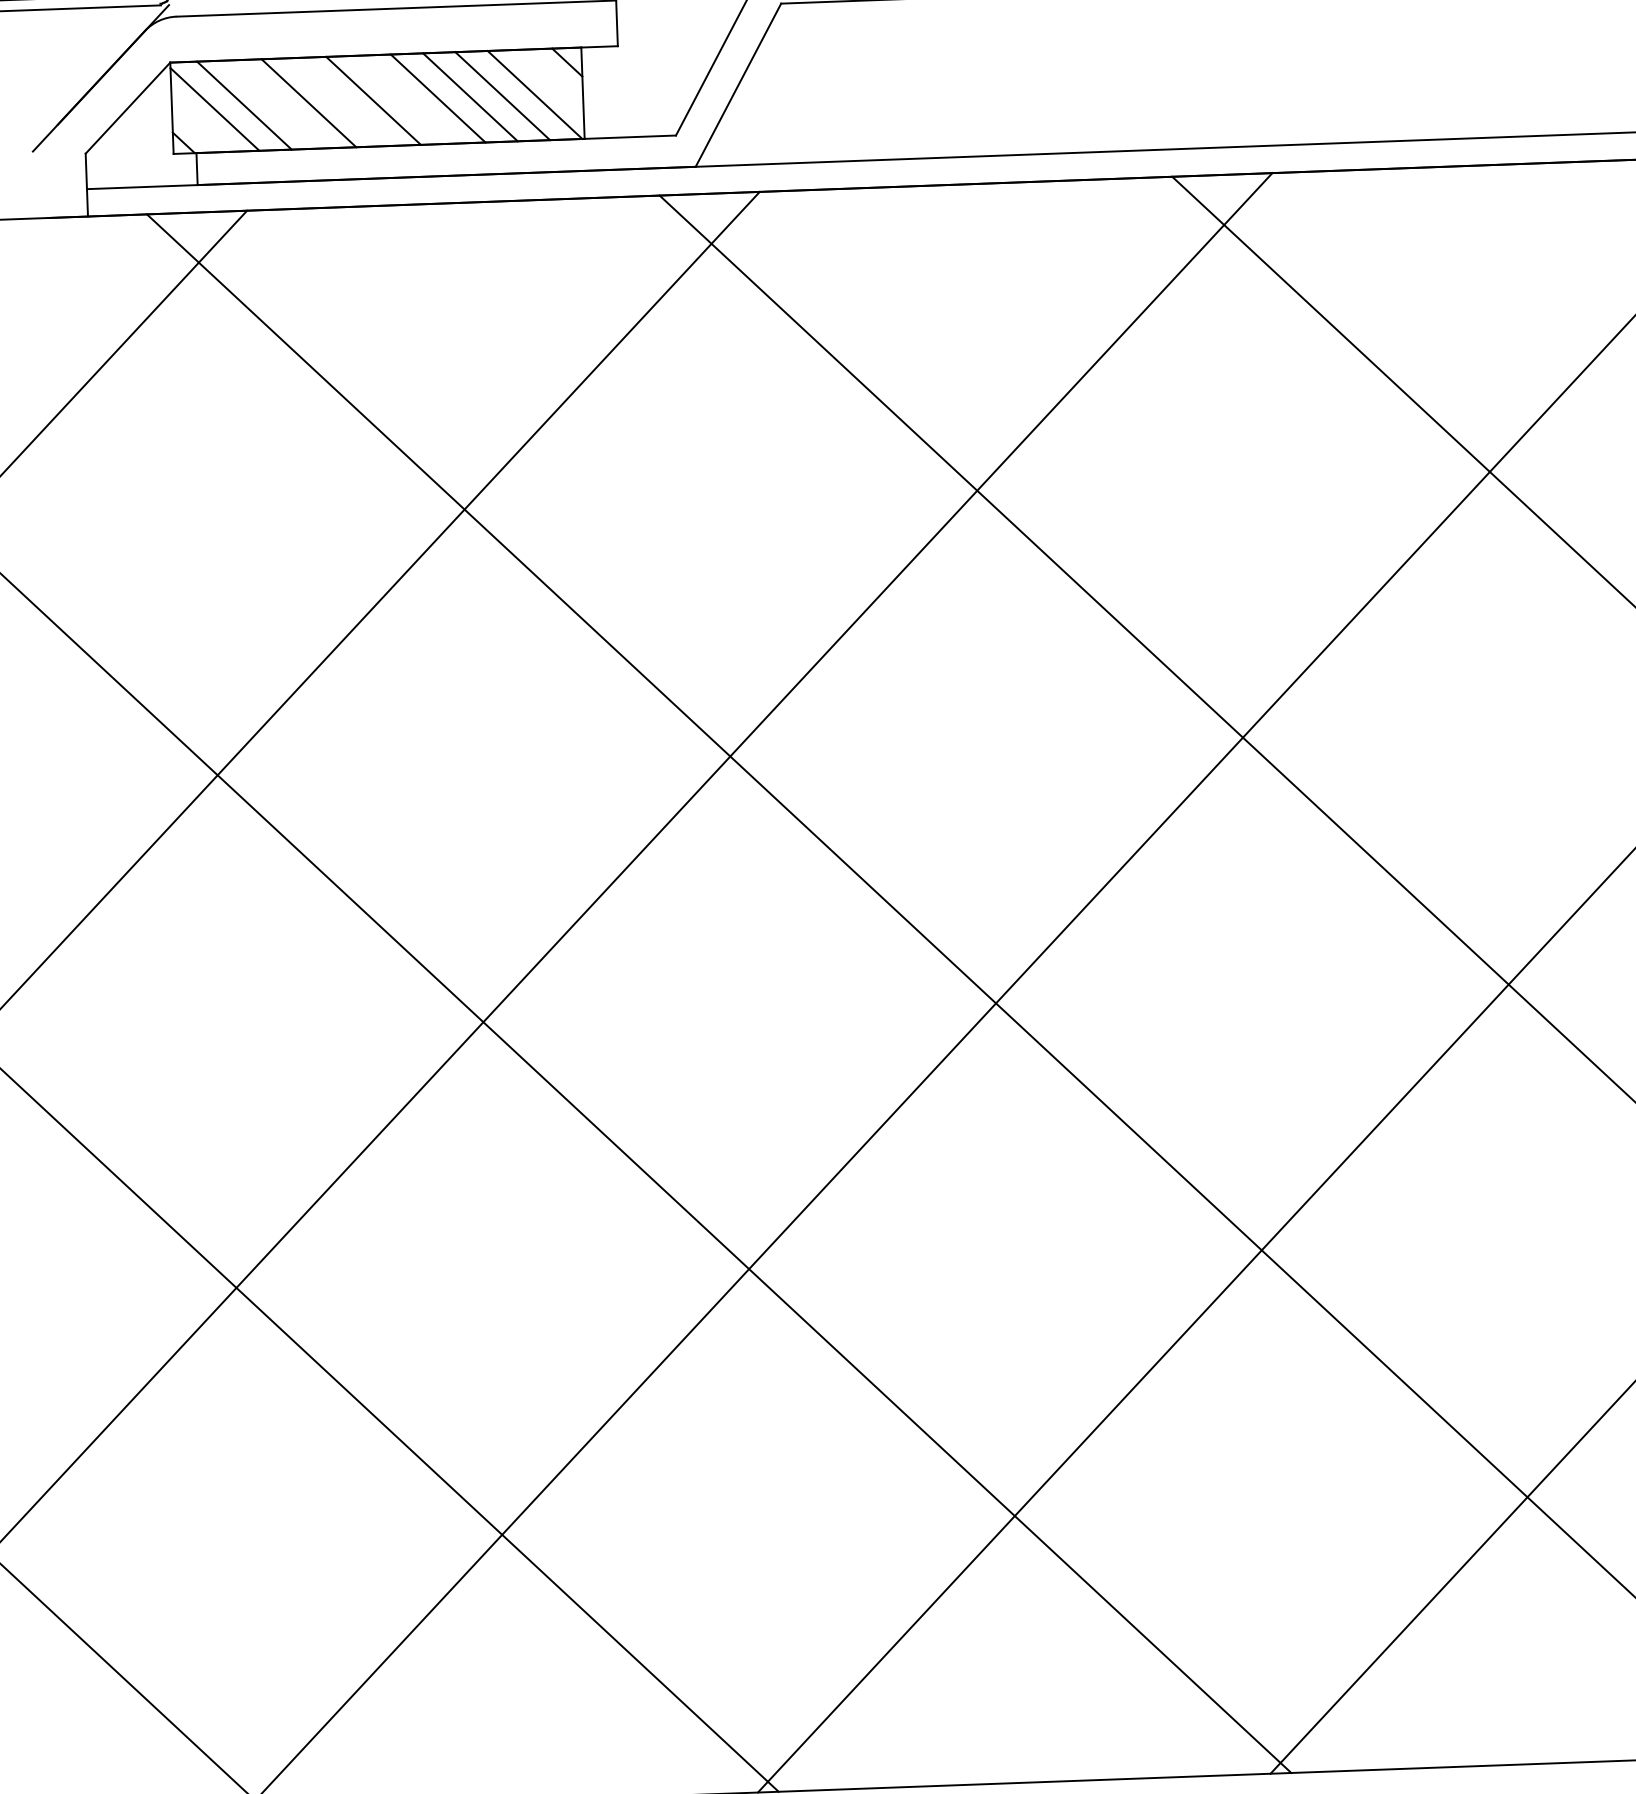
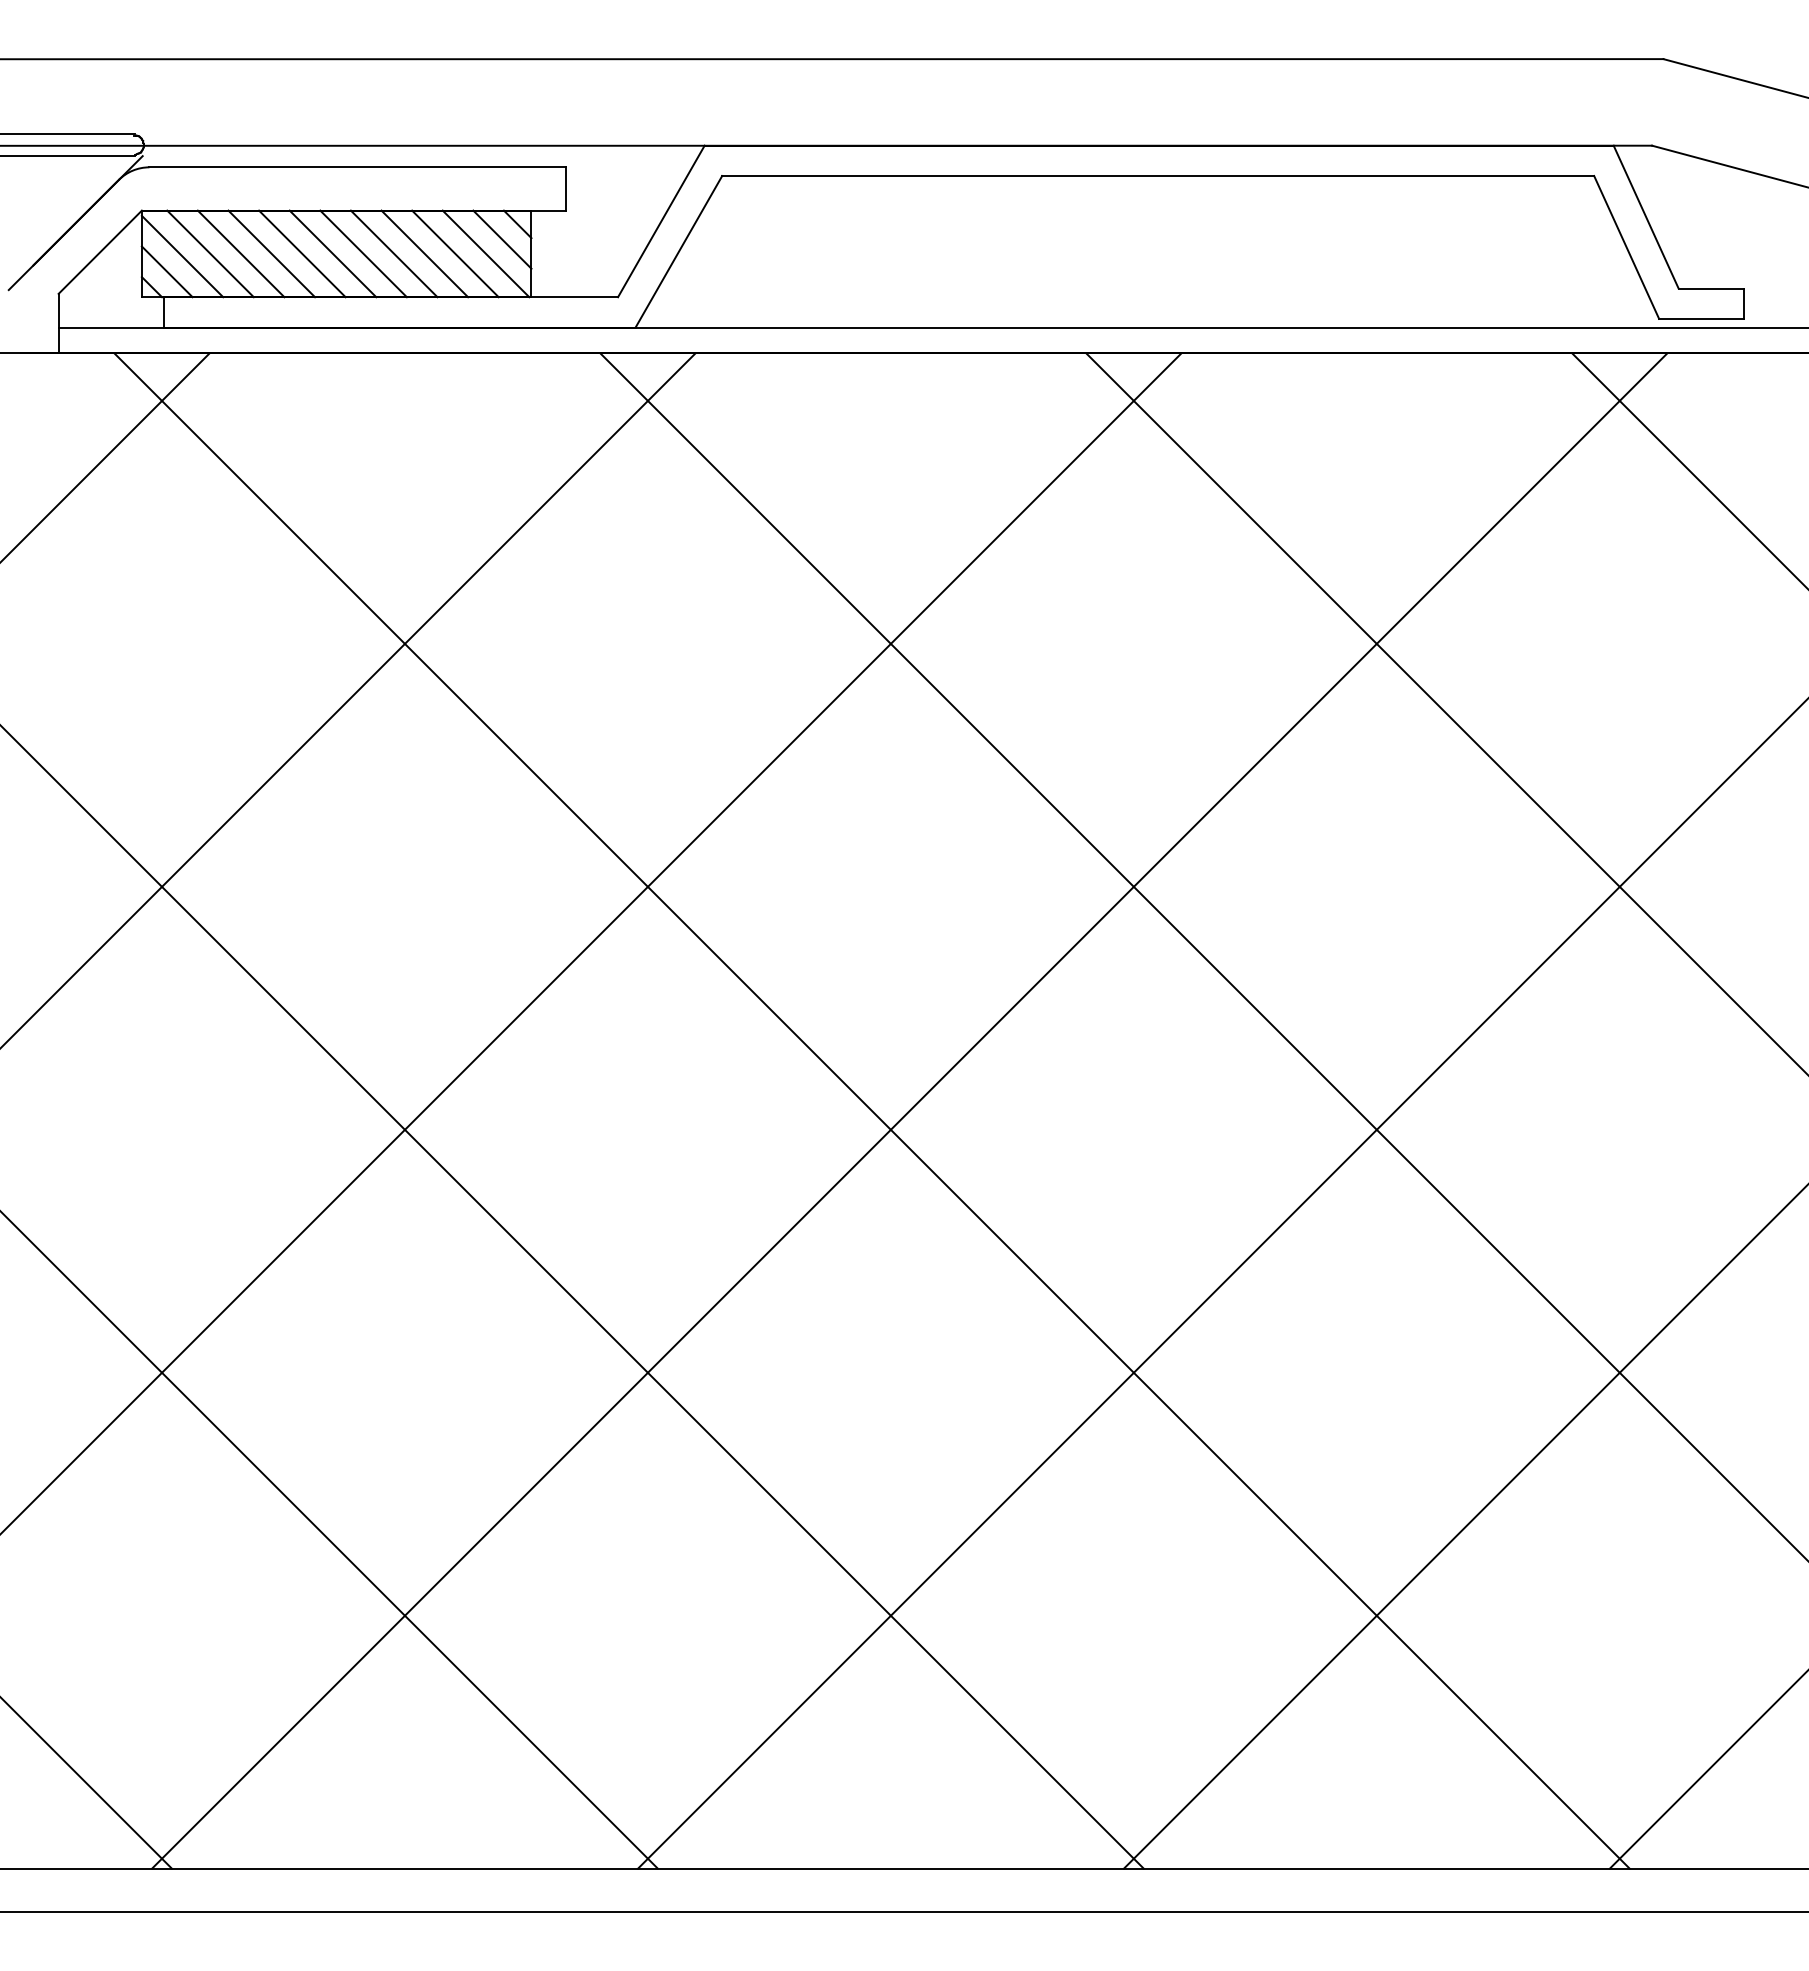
line: (551, 79) -> (502, 239), added
line: (405, 99) -> (363, 253), added
line: (341, 101) -> (302, 253), added
line: (275, 104) -> (240, 253), added
line: (198, 125) -> (166, 271), added

